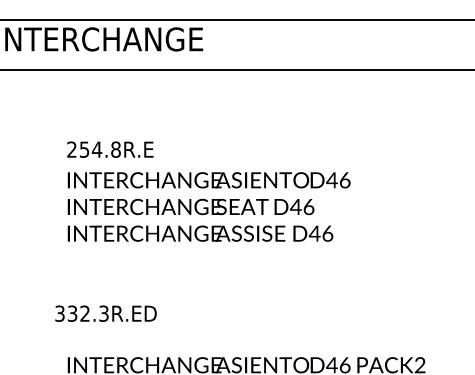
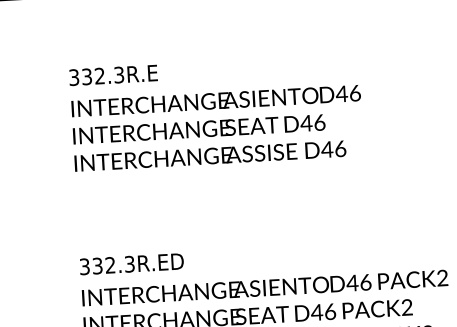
text: (93, 149) -> (96, 76), 254.8R.E -> 332.3R.E
text: (105, 313) -> (131, 263), moved

